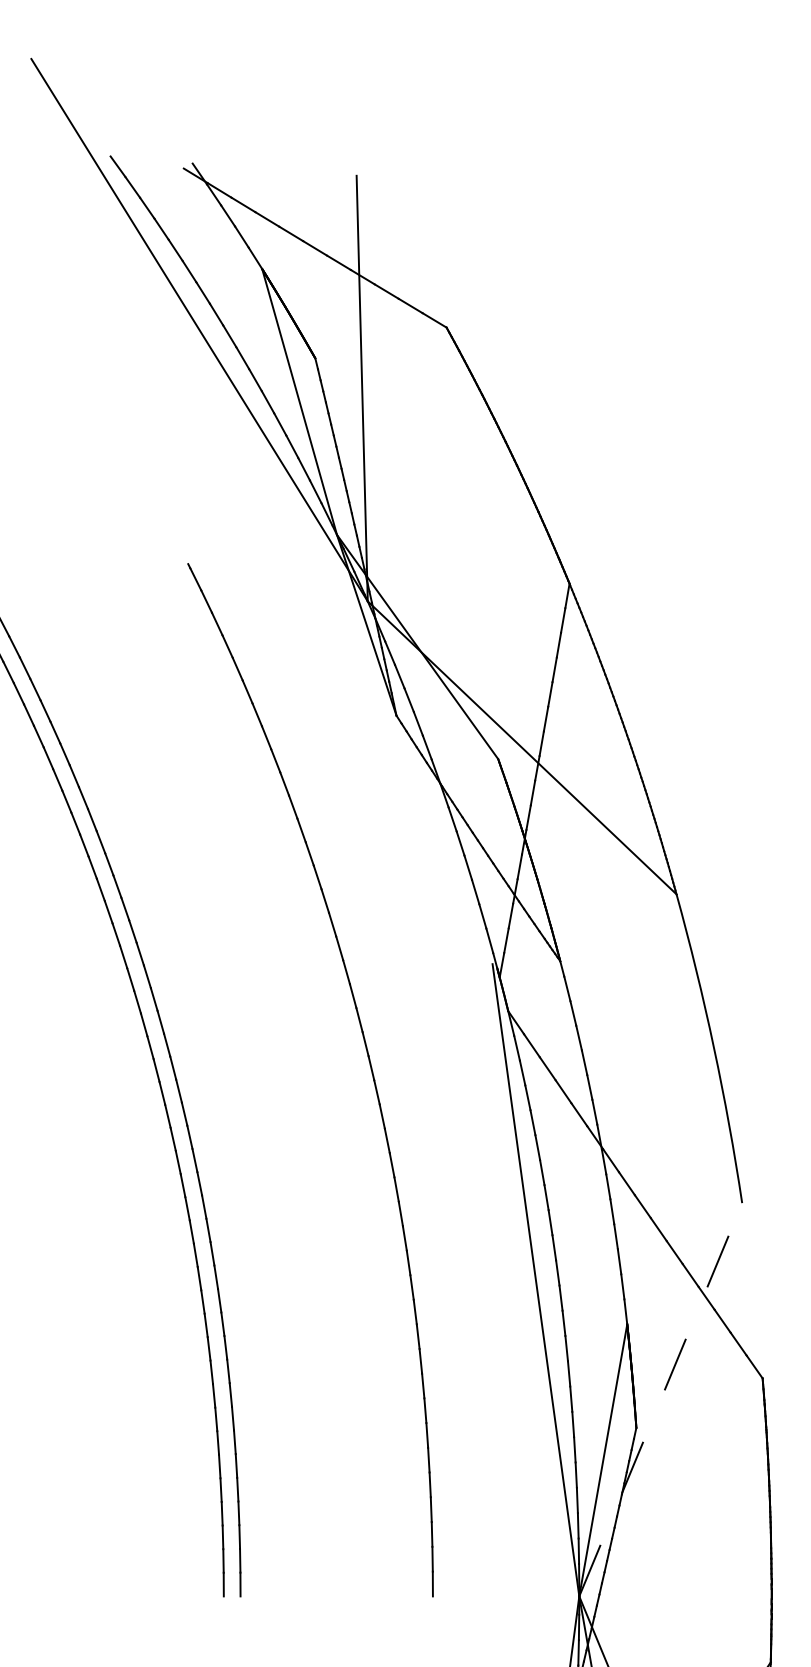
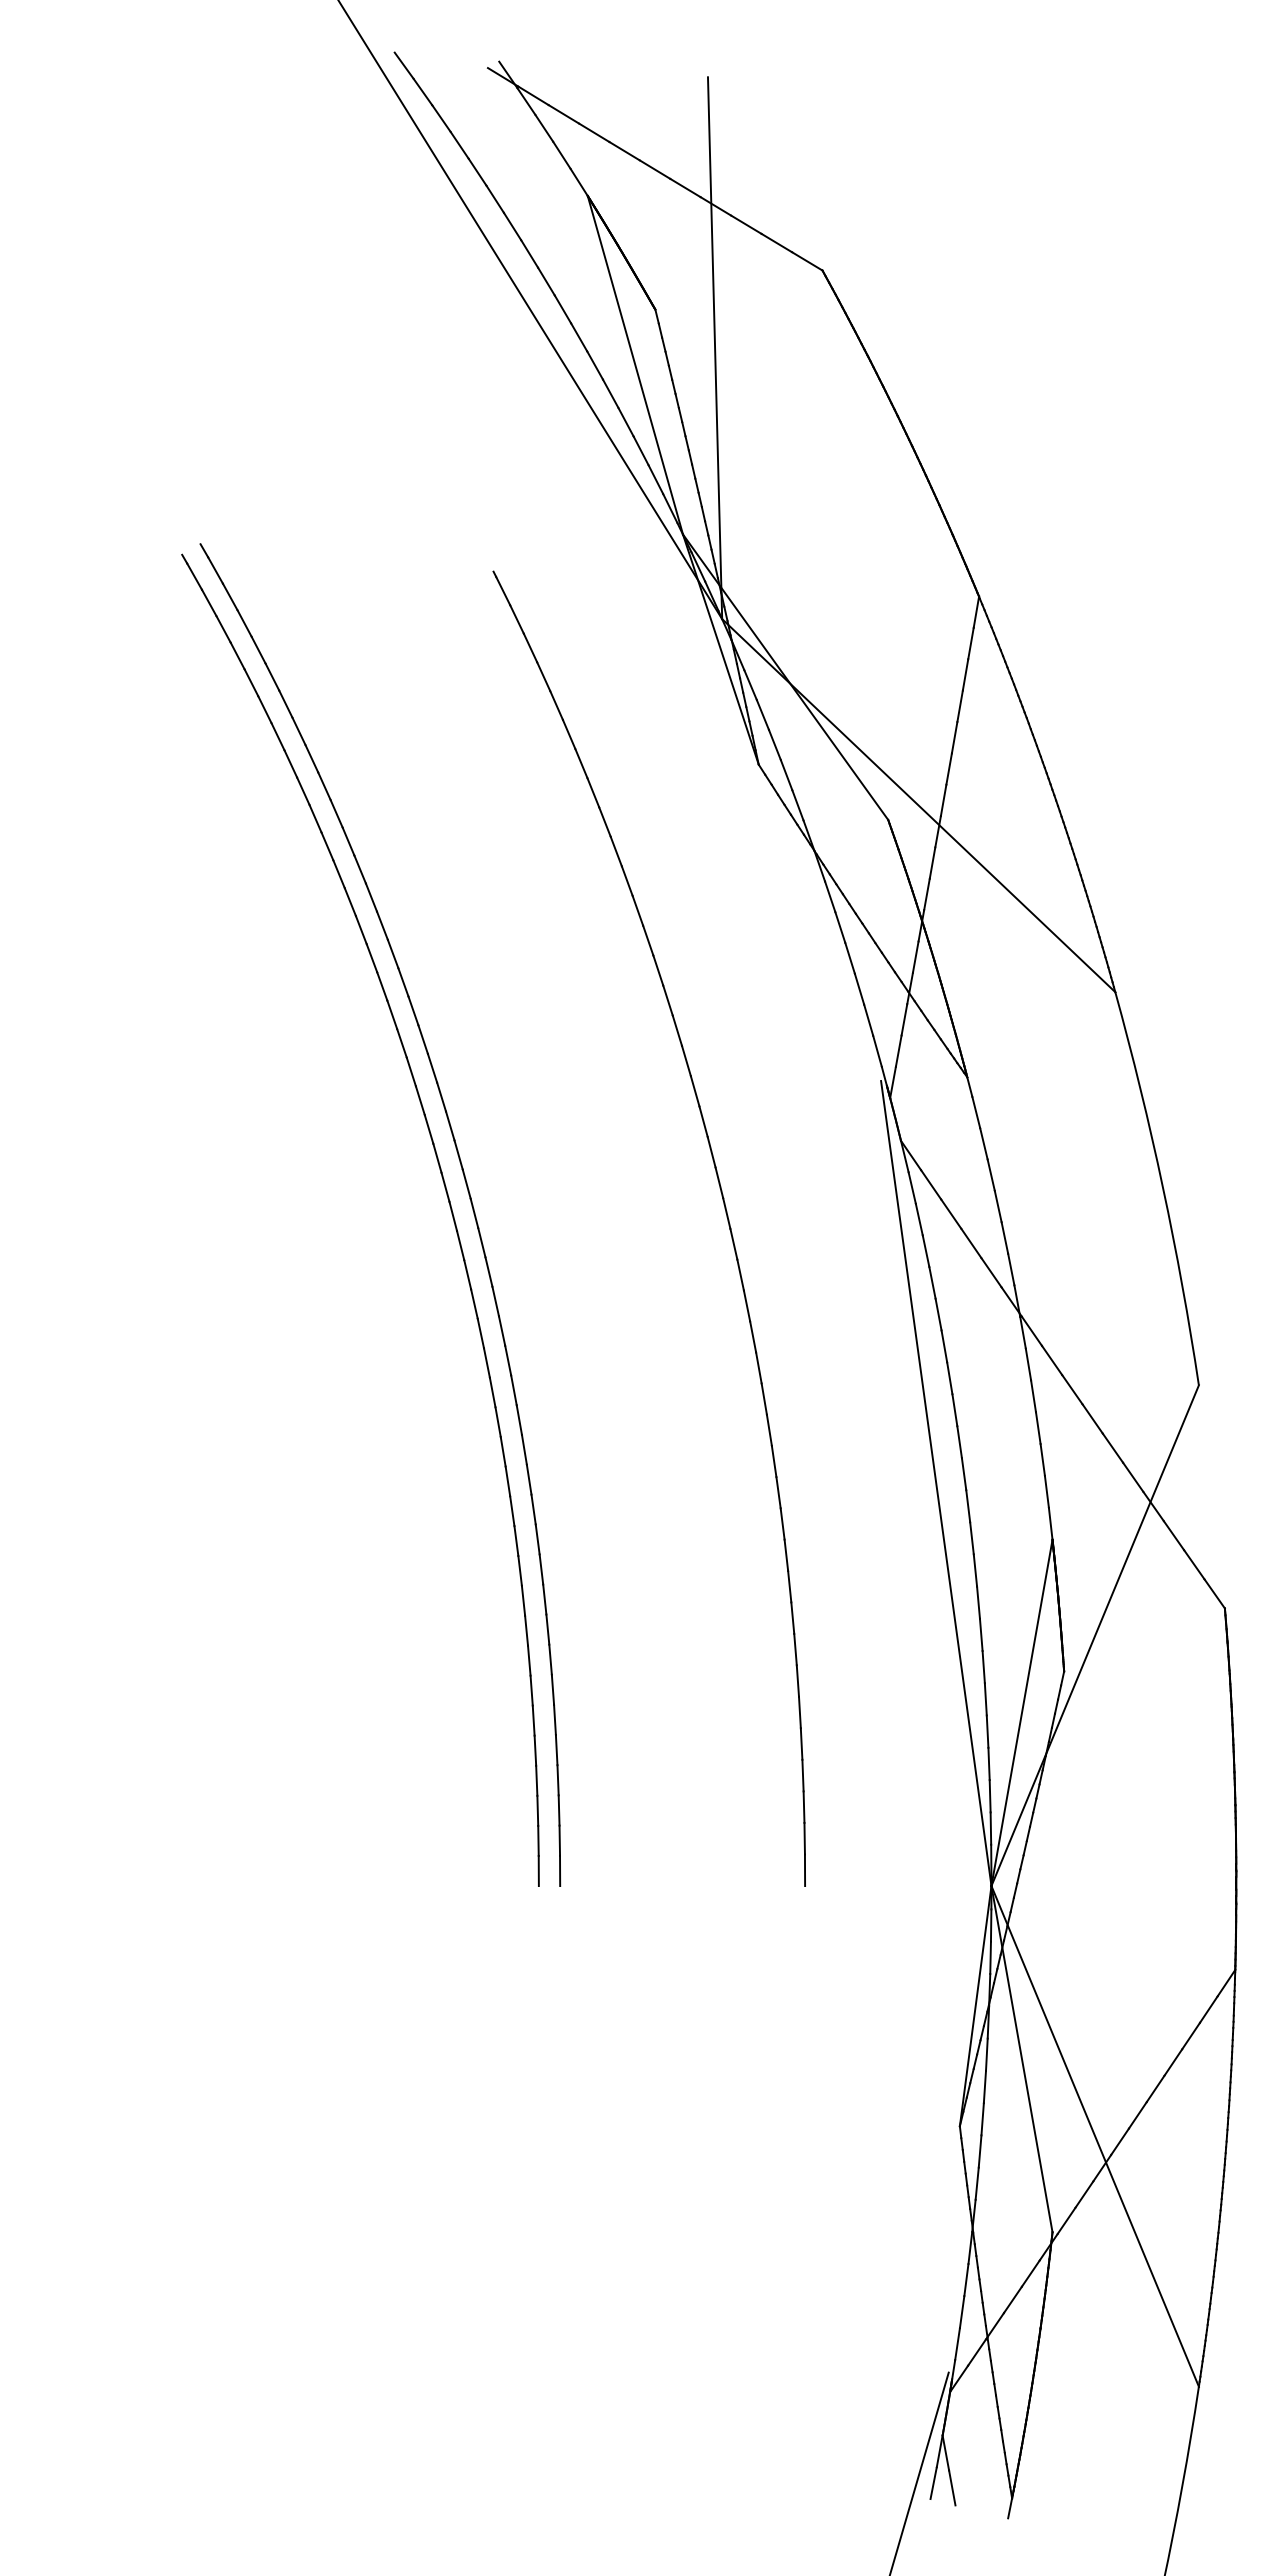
line: (660, 1399) -> (1095, 1635), dashed -> solid

